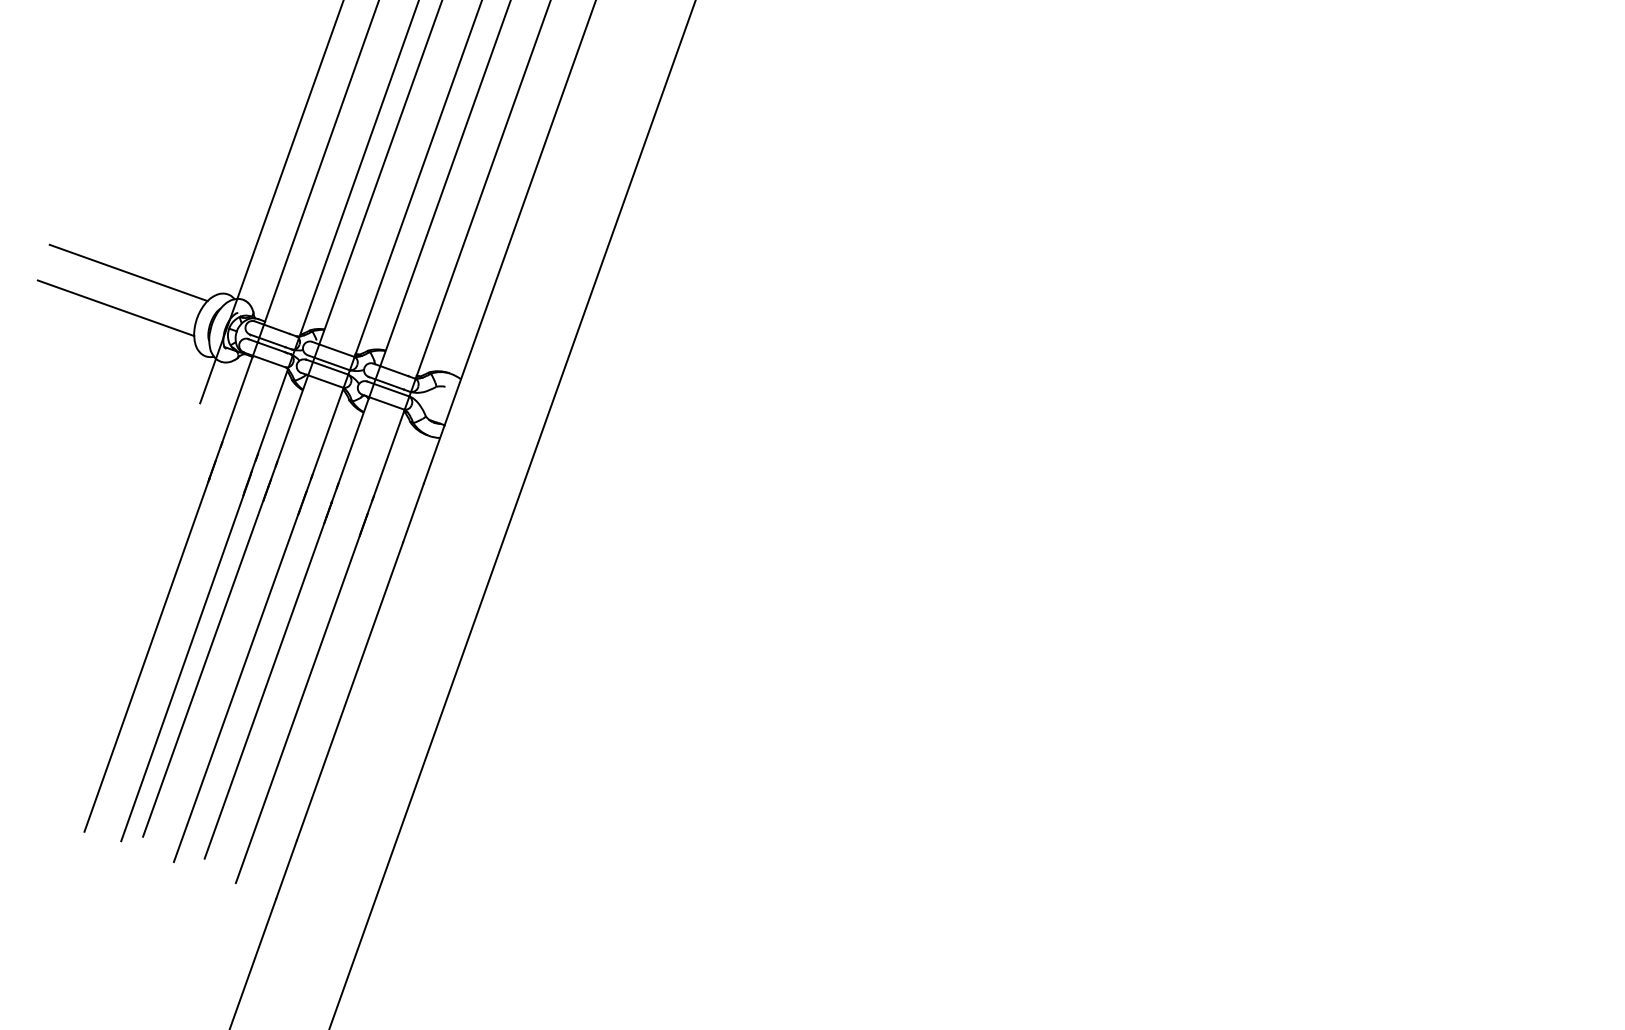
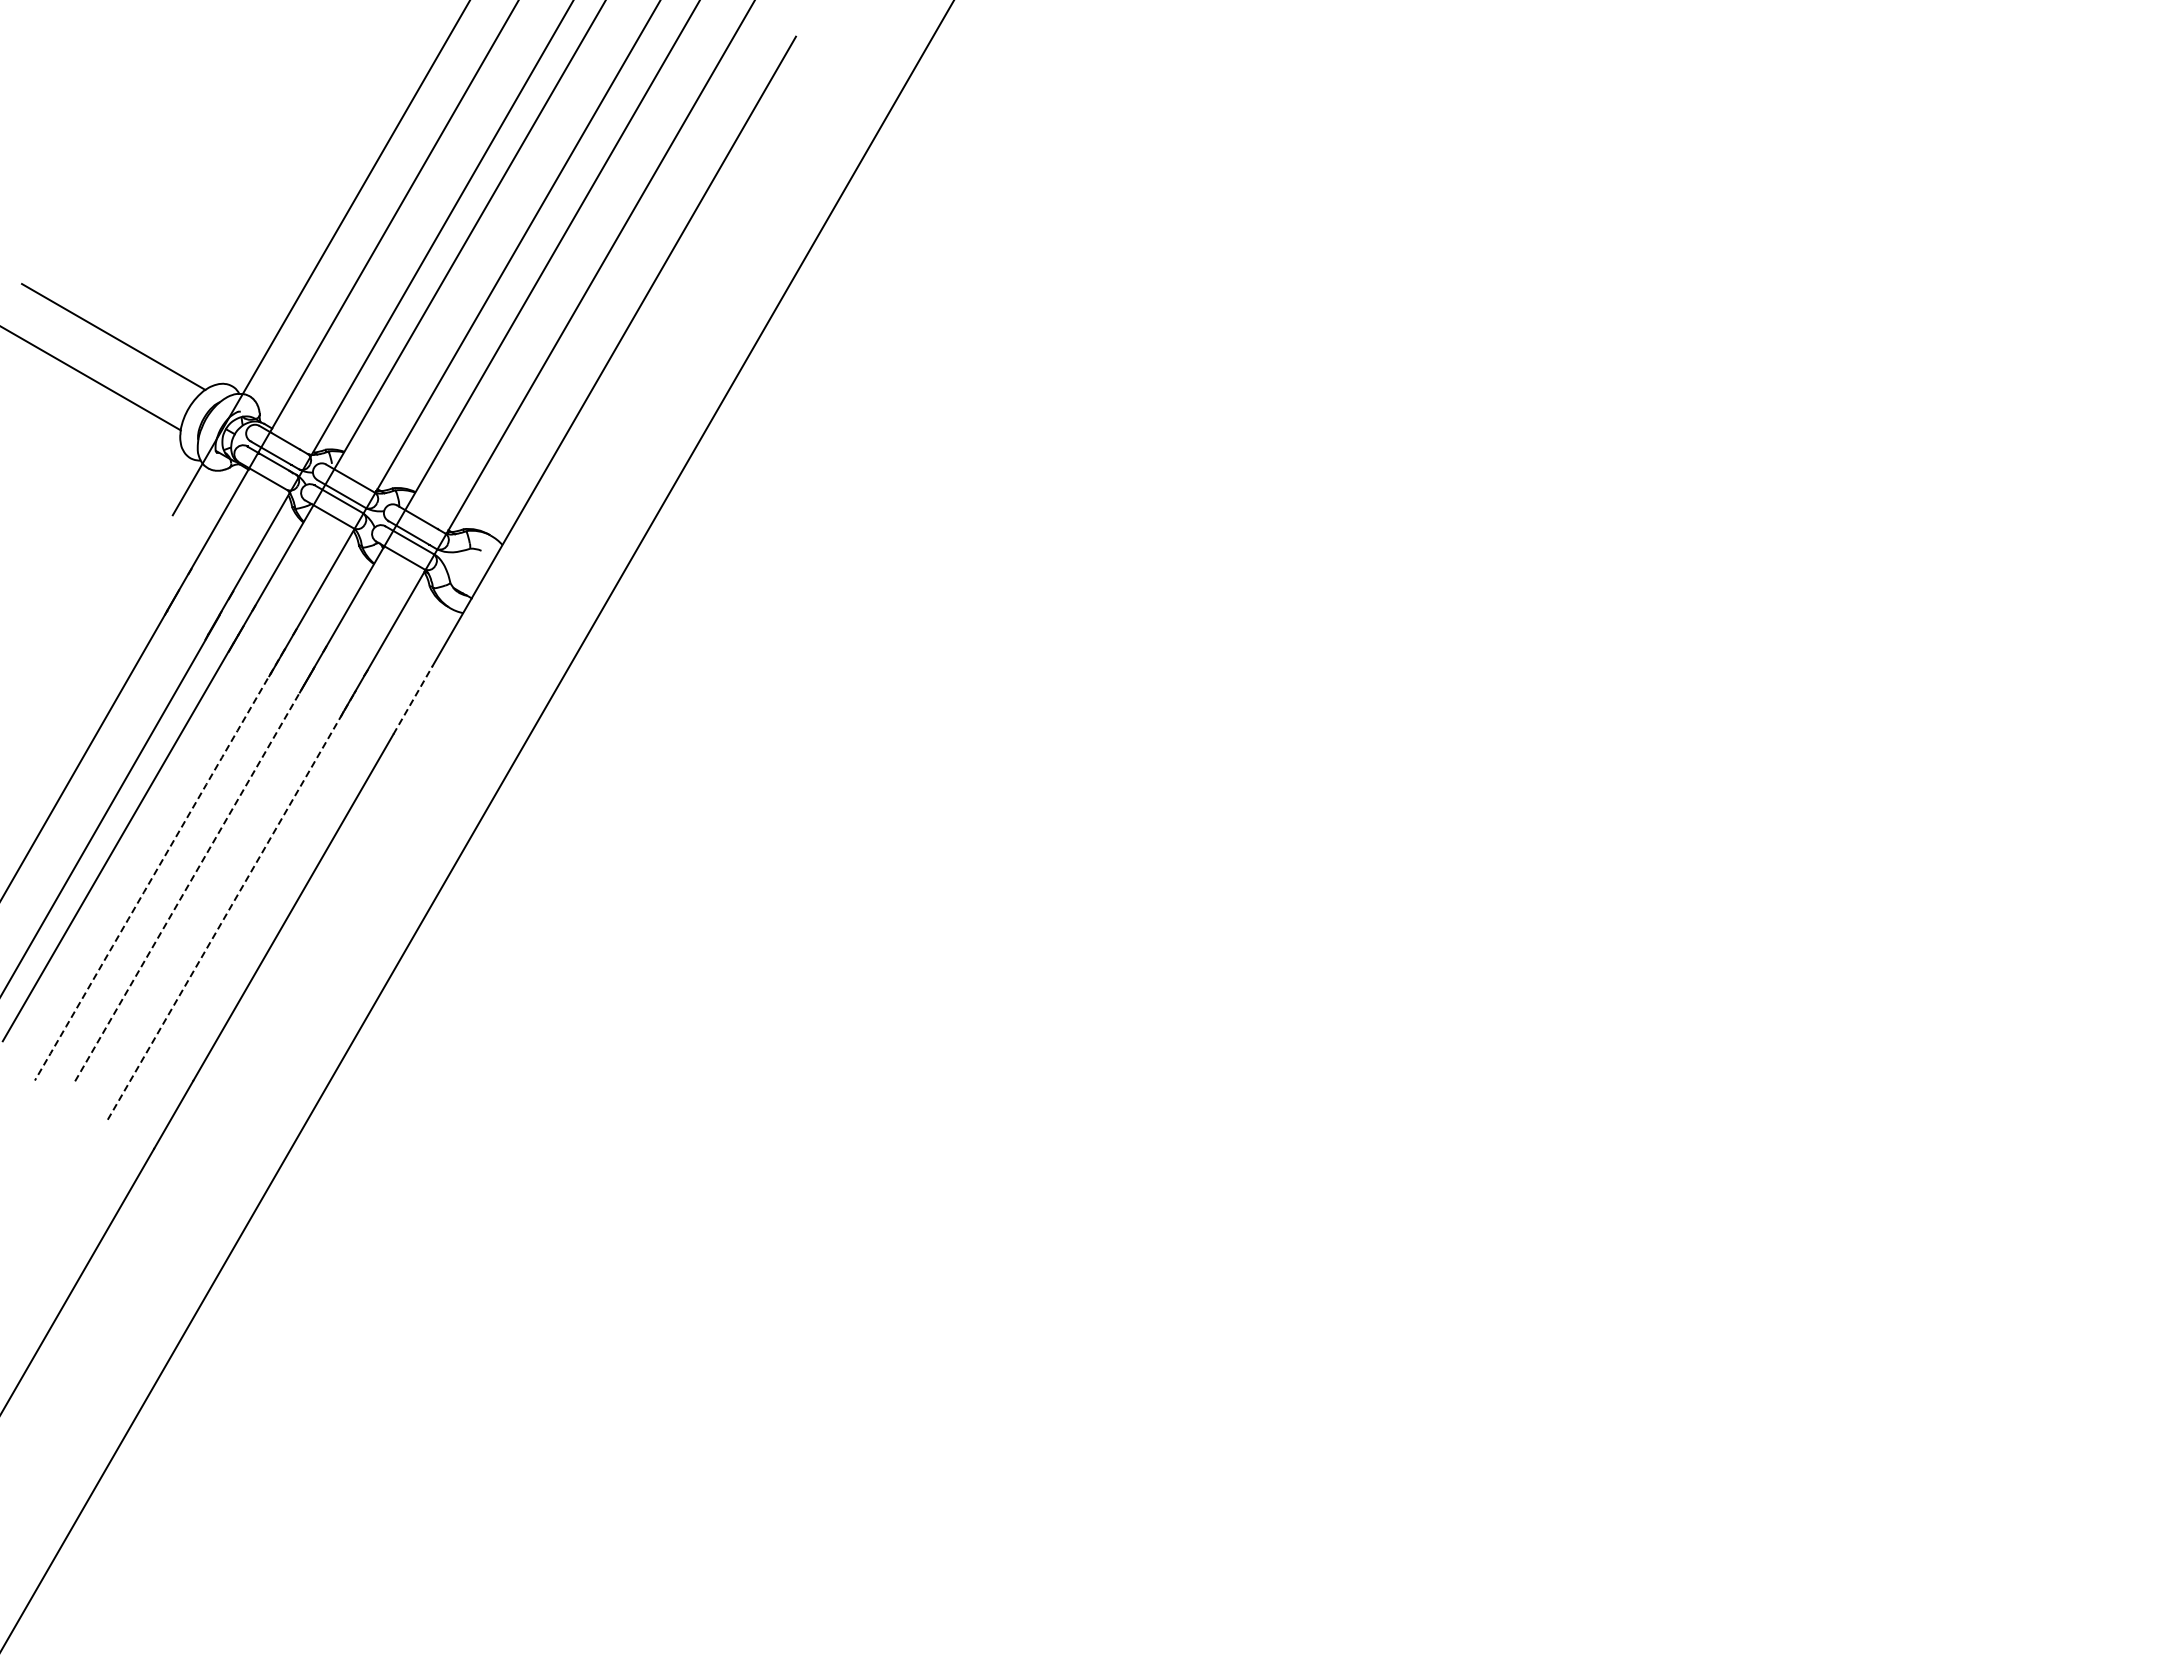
line: (413, 512) -> (413, 699), solid -> dashed
arc: (239, 677) -> (159, 865), solid -> dashed
line: (265, 687) -> (189, 883), solid -> dashed
line: (301, 699) -> (231, 906), solid -> dashed

